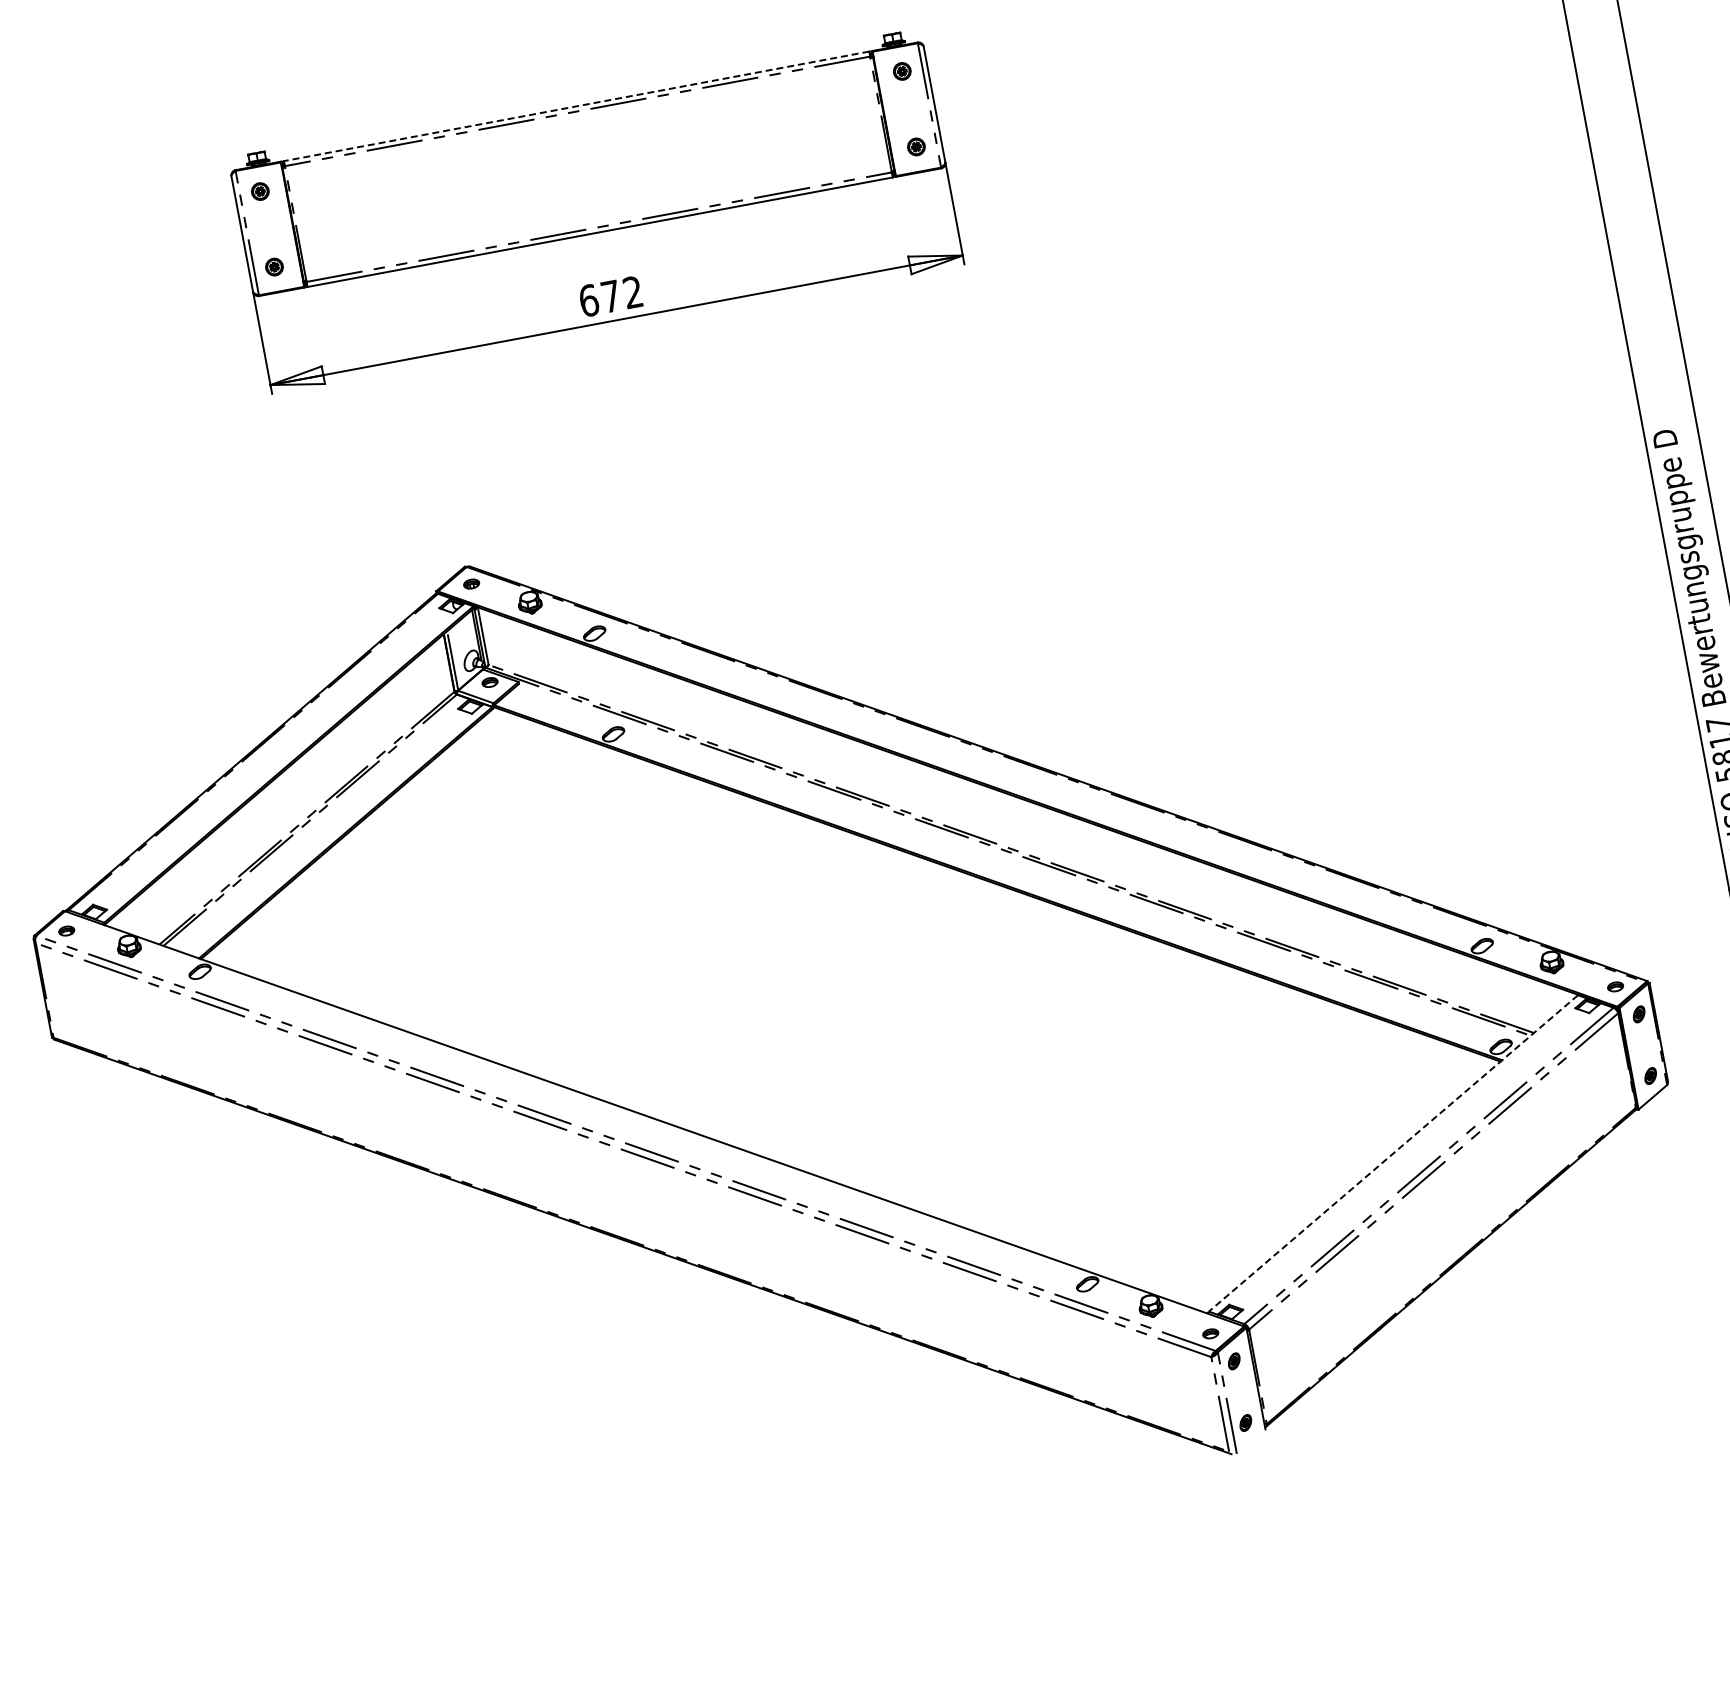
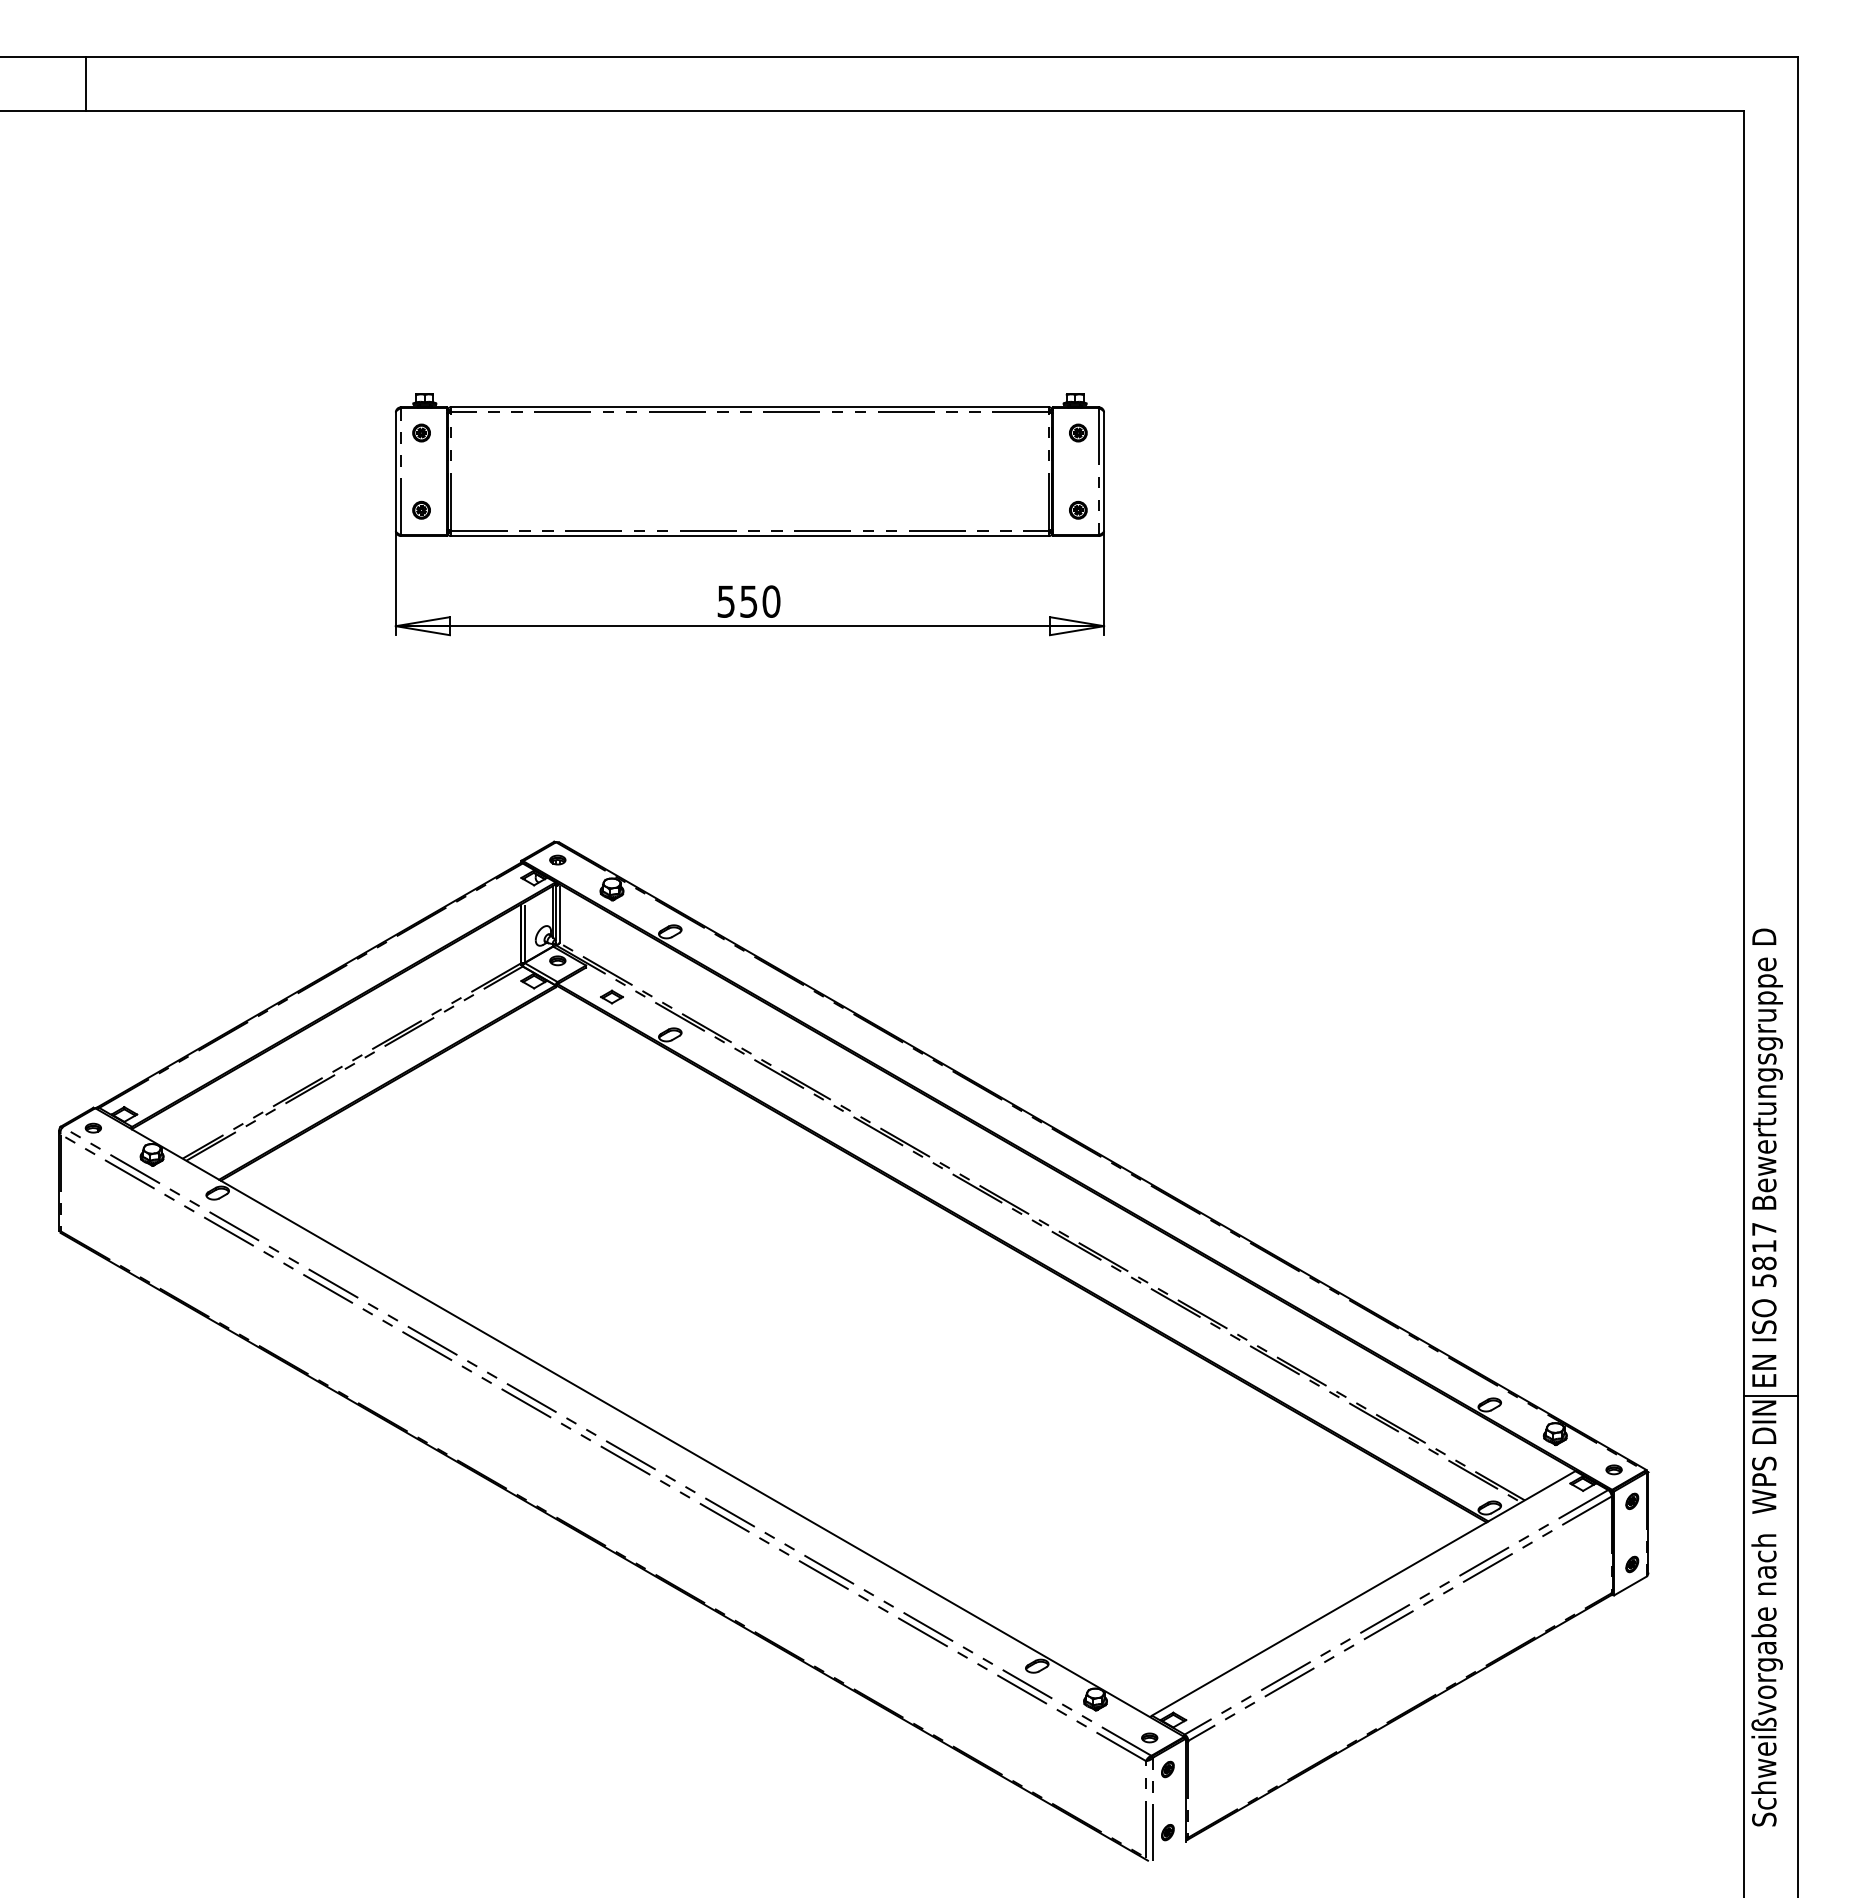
line: (576, 106) -> (749, 407), dashed -> solid
text: (610, 296) -> (748, 601), 672 -> 550
part: (549, 707) -> (611, 996), added
line: (1393, 1153) -> (1363, 1593), dashed -> solid

